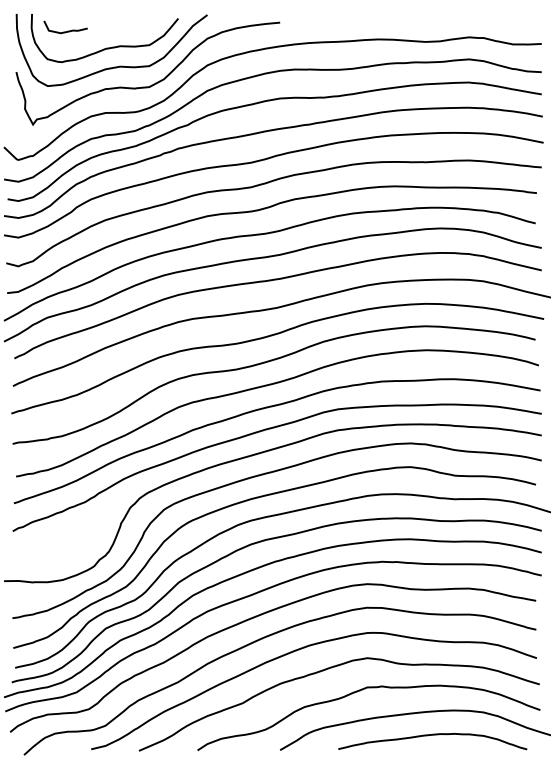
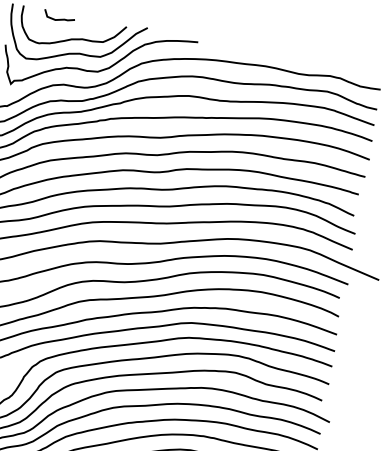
curve: (67, 30) -> (60, 18), moved

